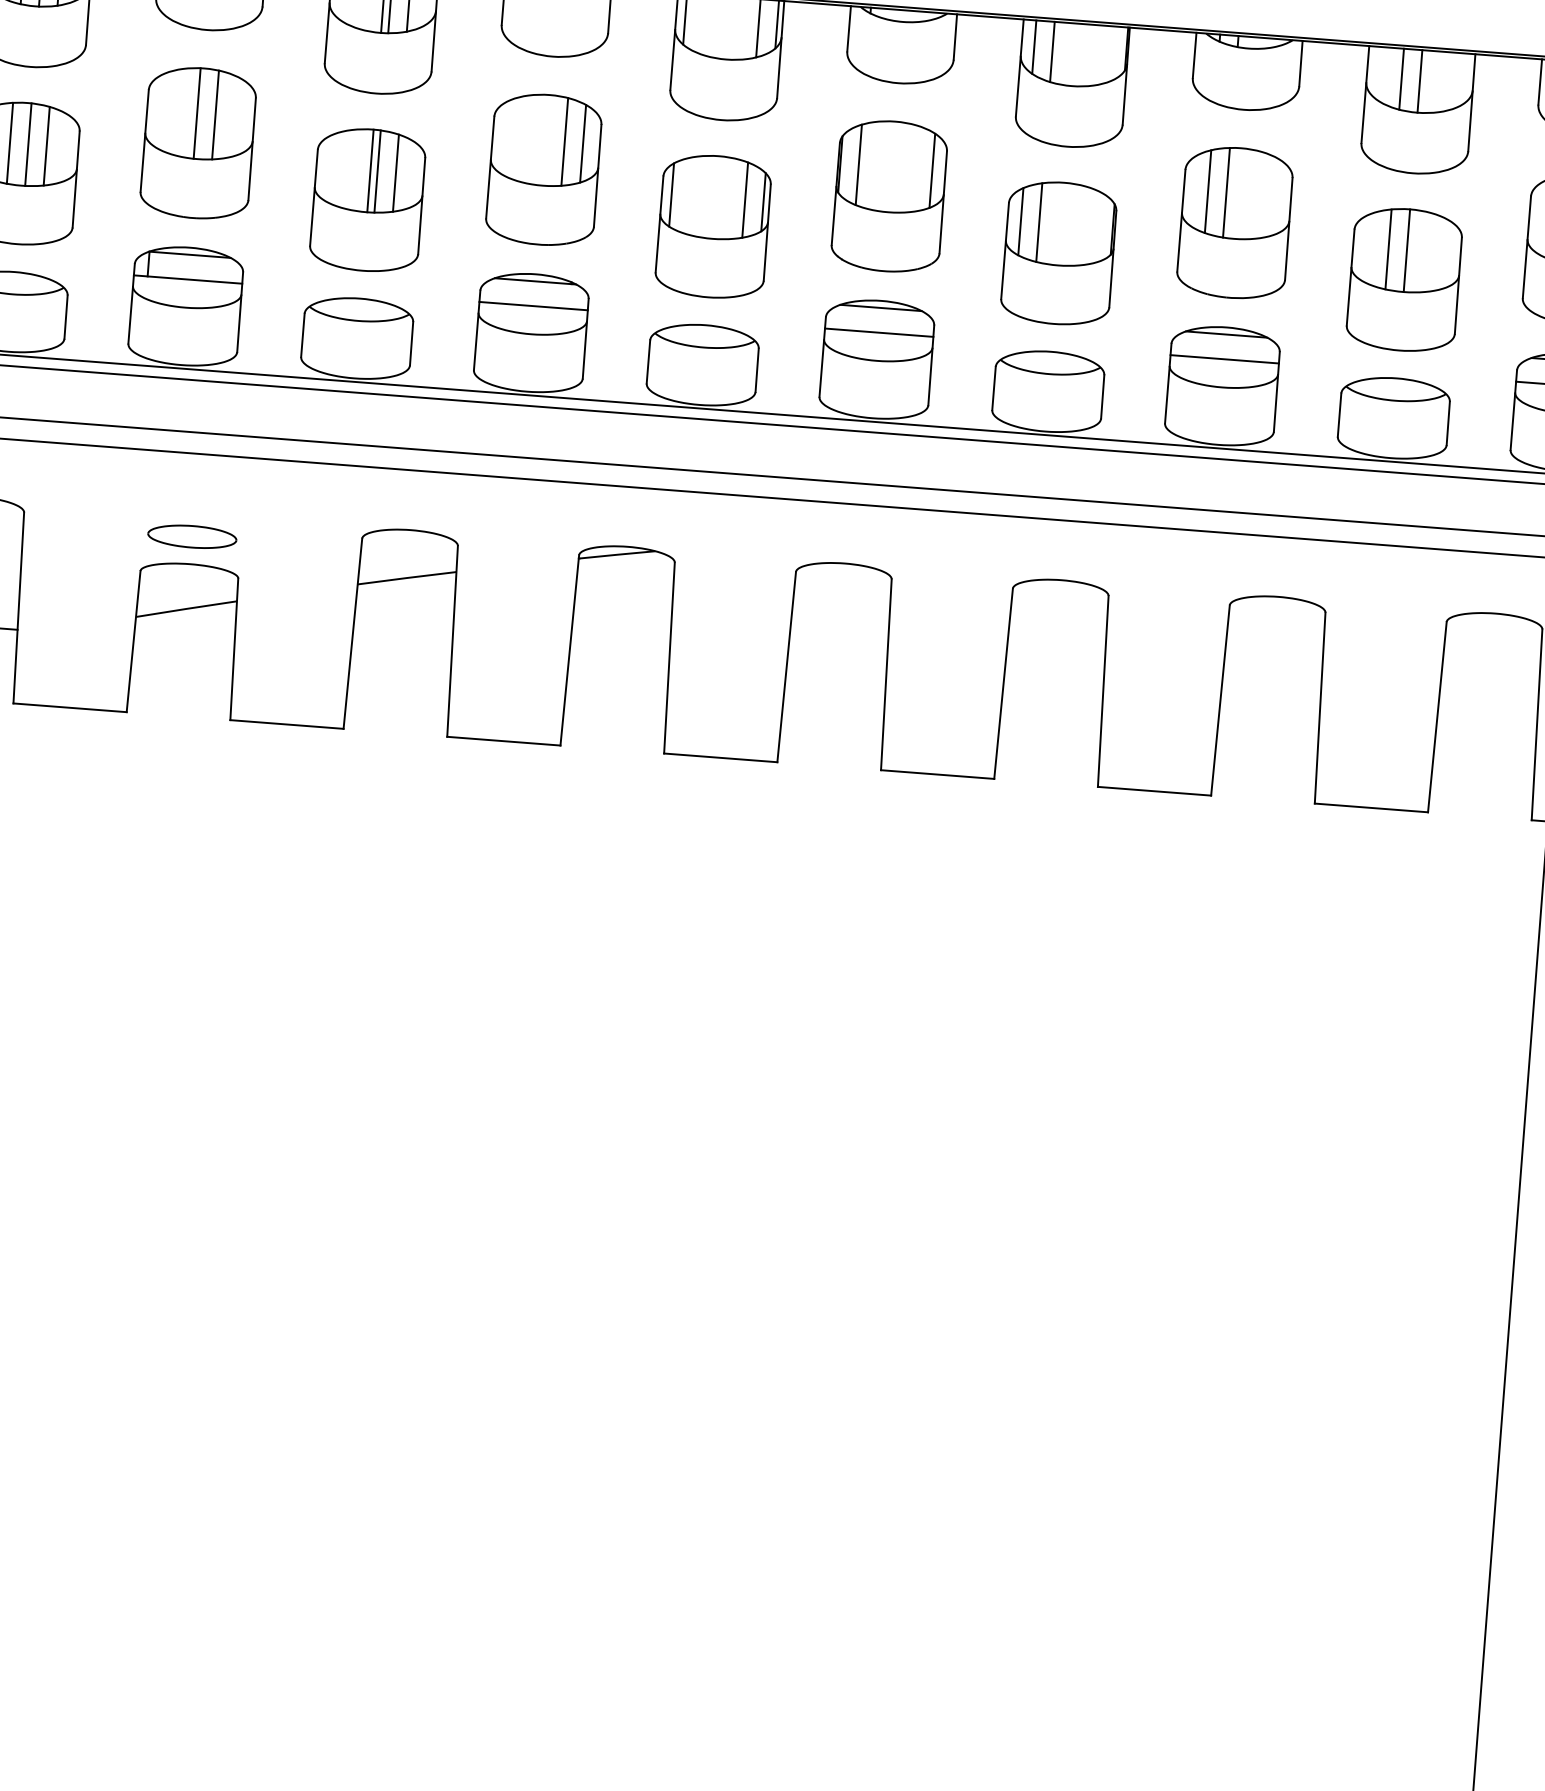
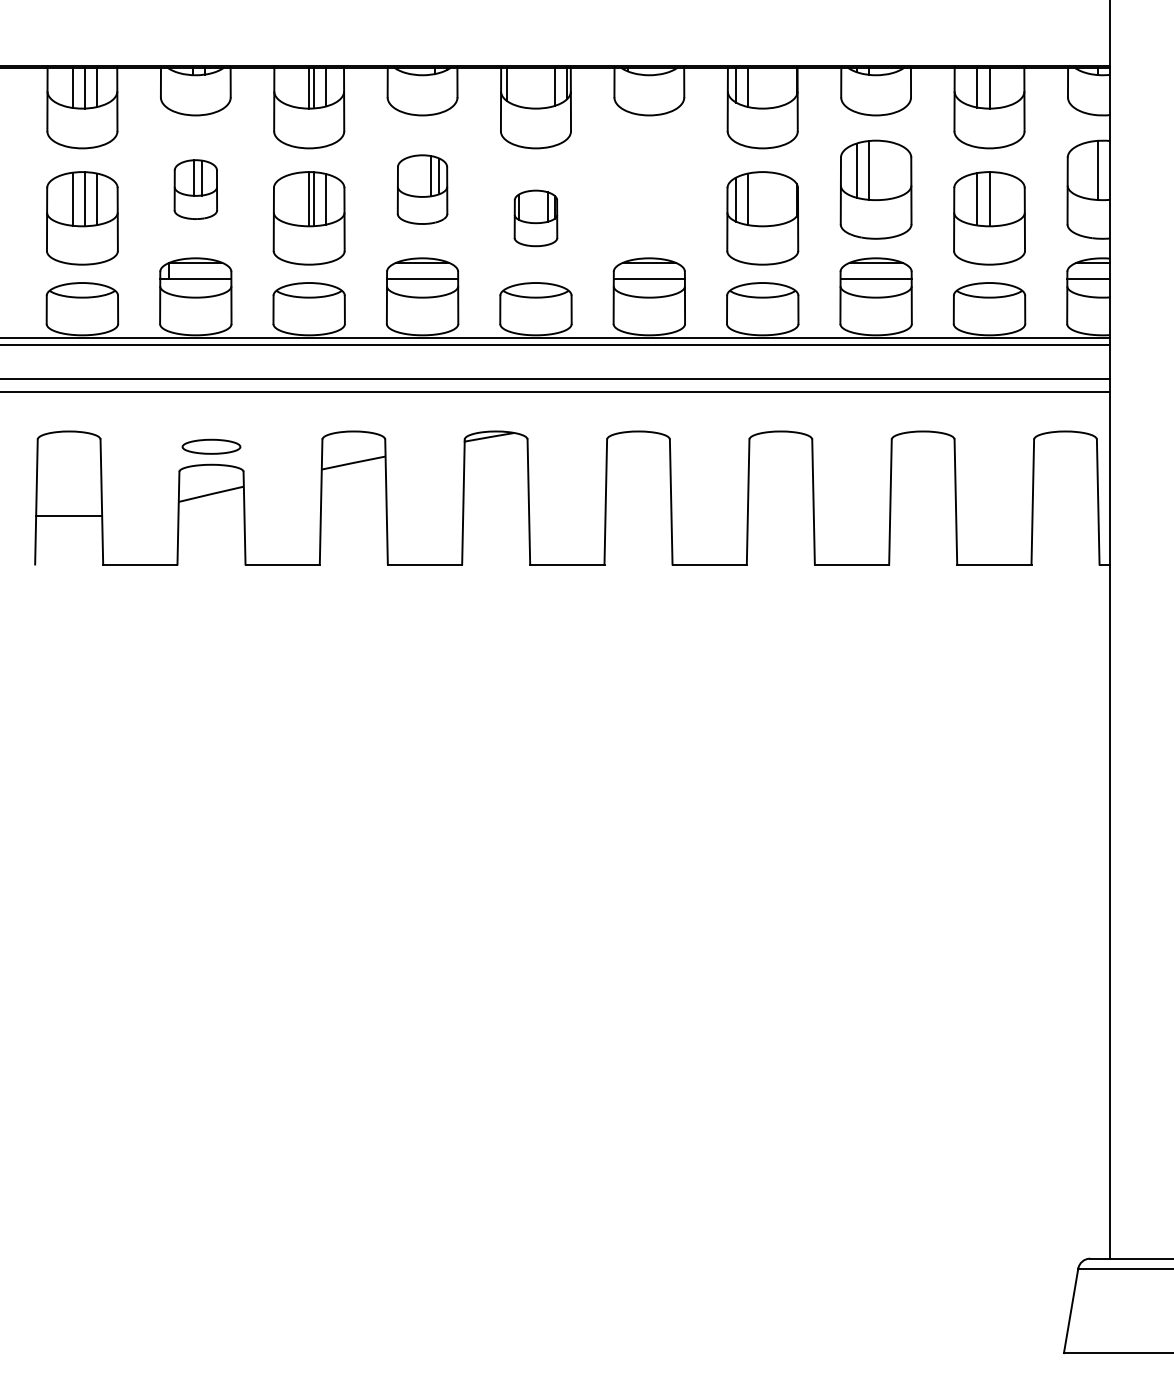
part: (198, 142) -> (195, 189), size x0.6
part: (544, 169) -> (422, 189), size x0.7
part: (889, 196) -> (649, 189), removed
part: (712, 226) -> (535, 218), size x0.6

